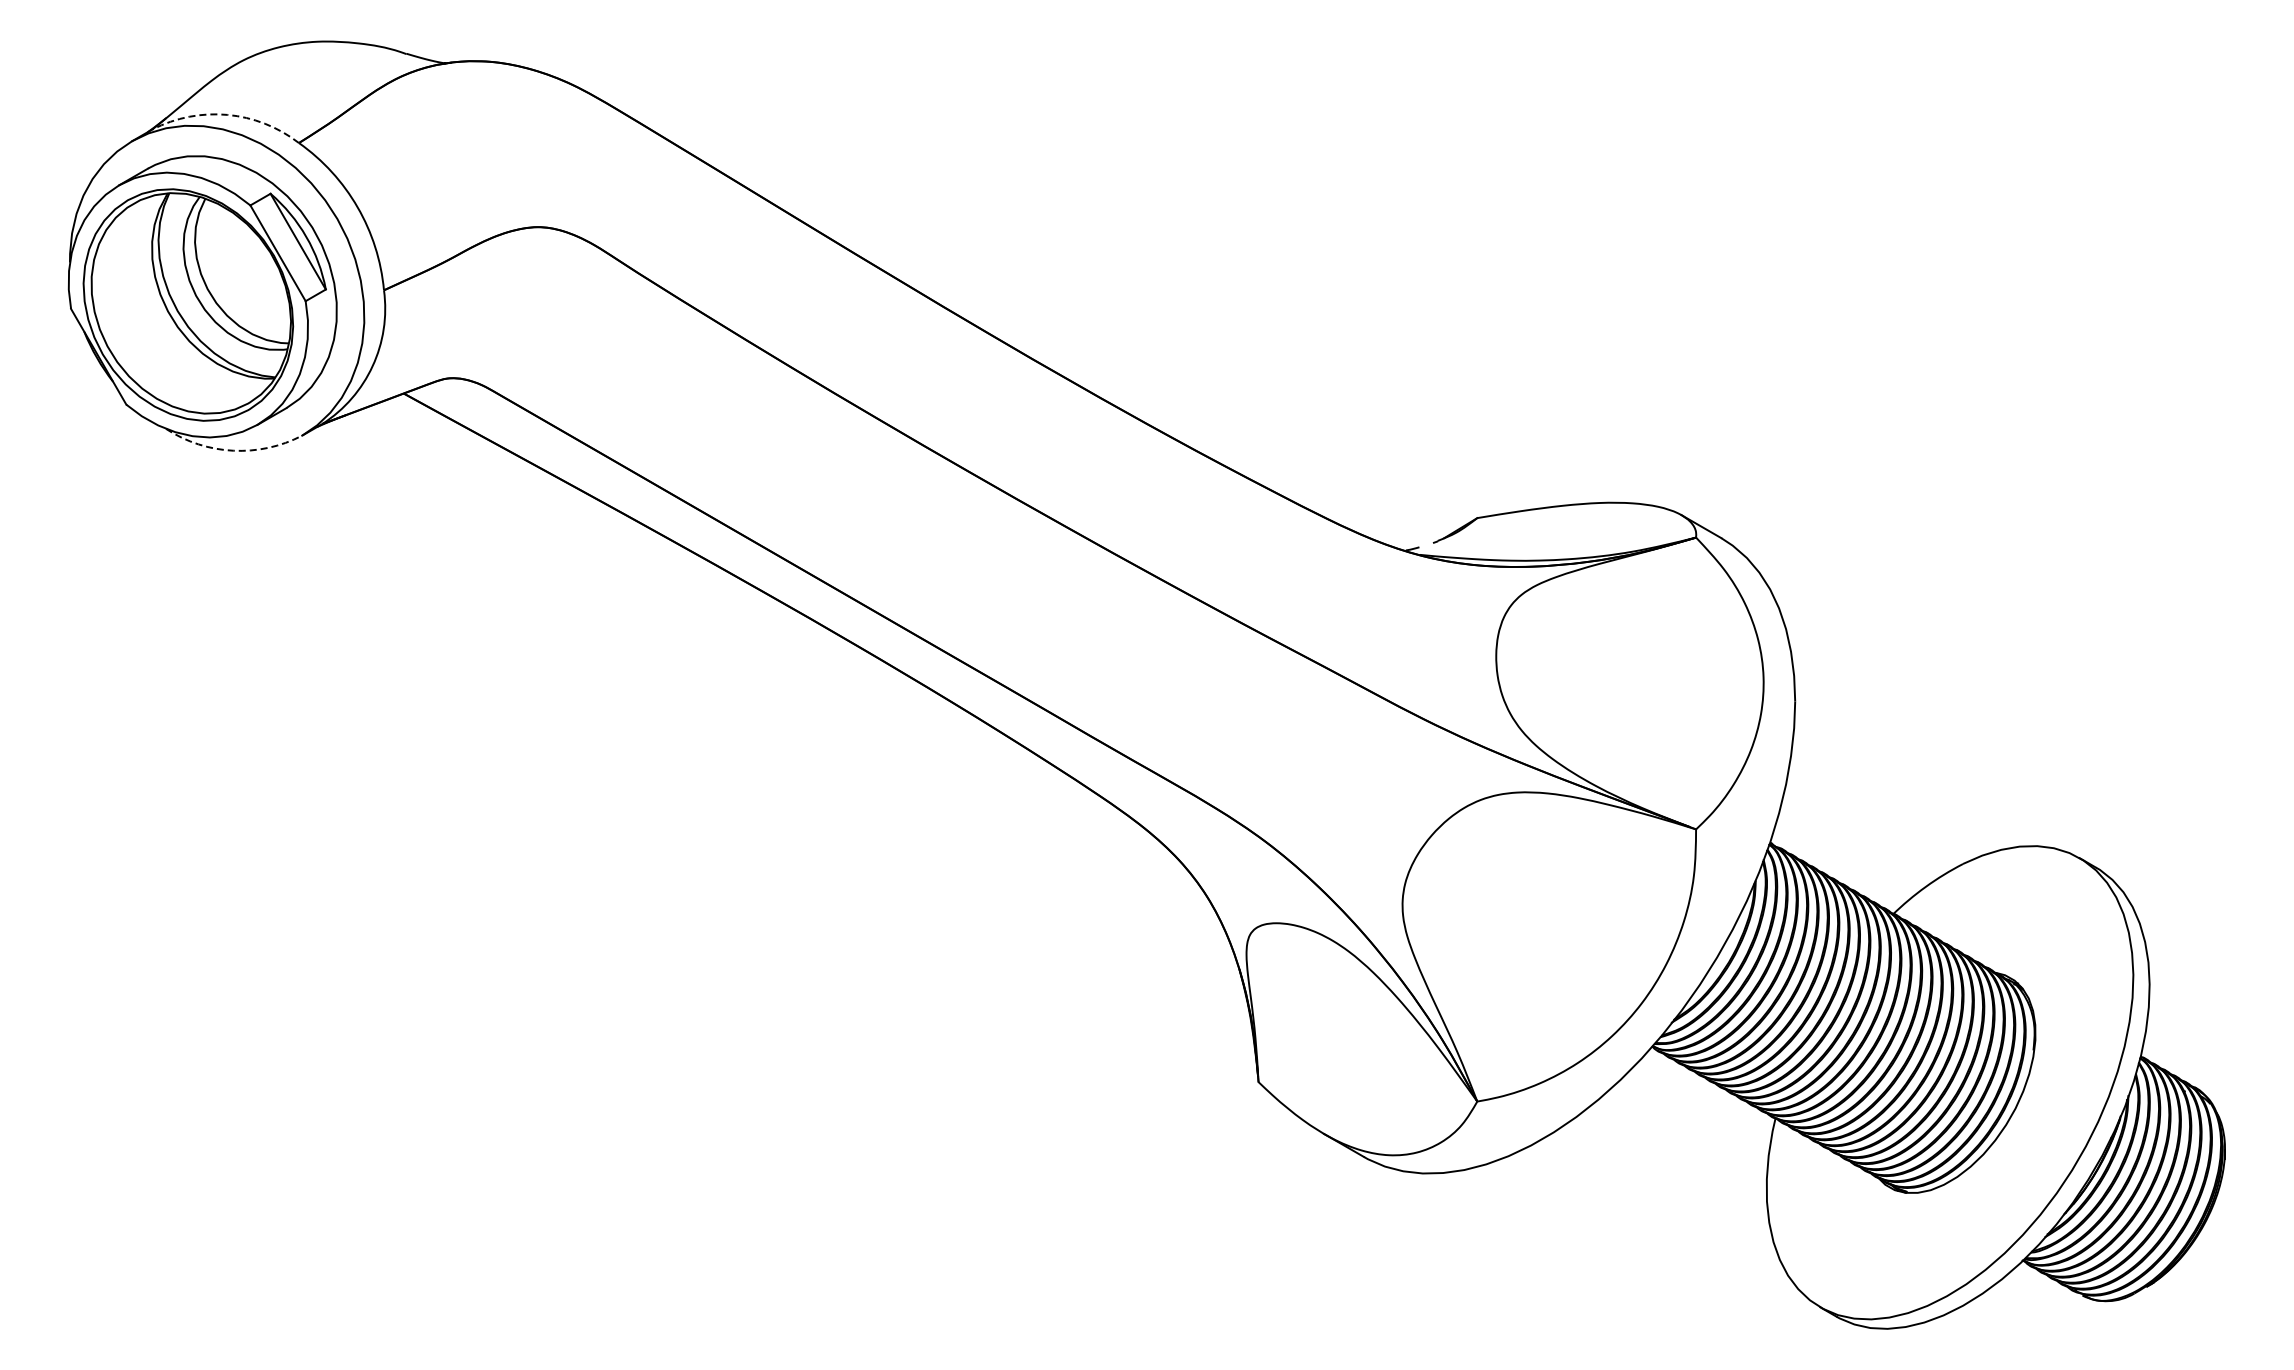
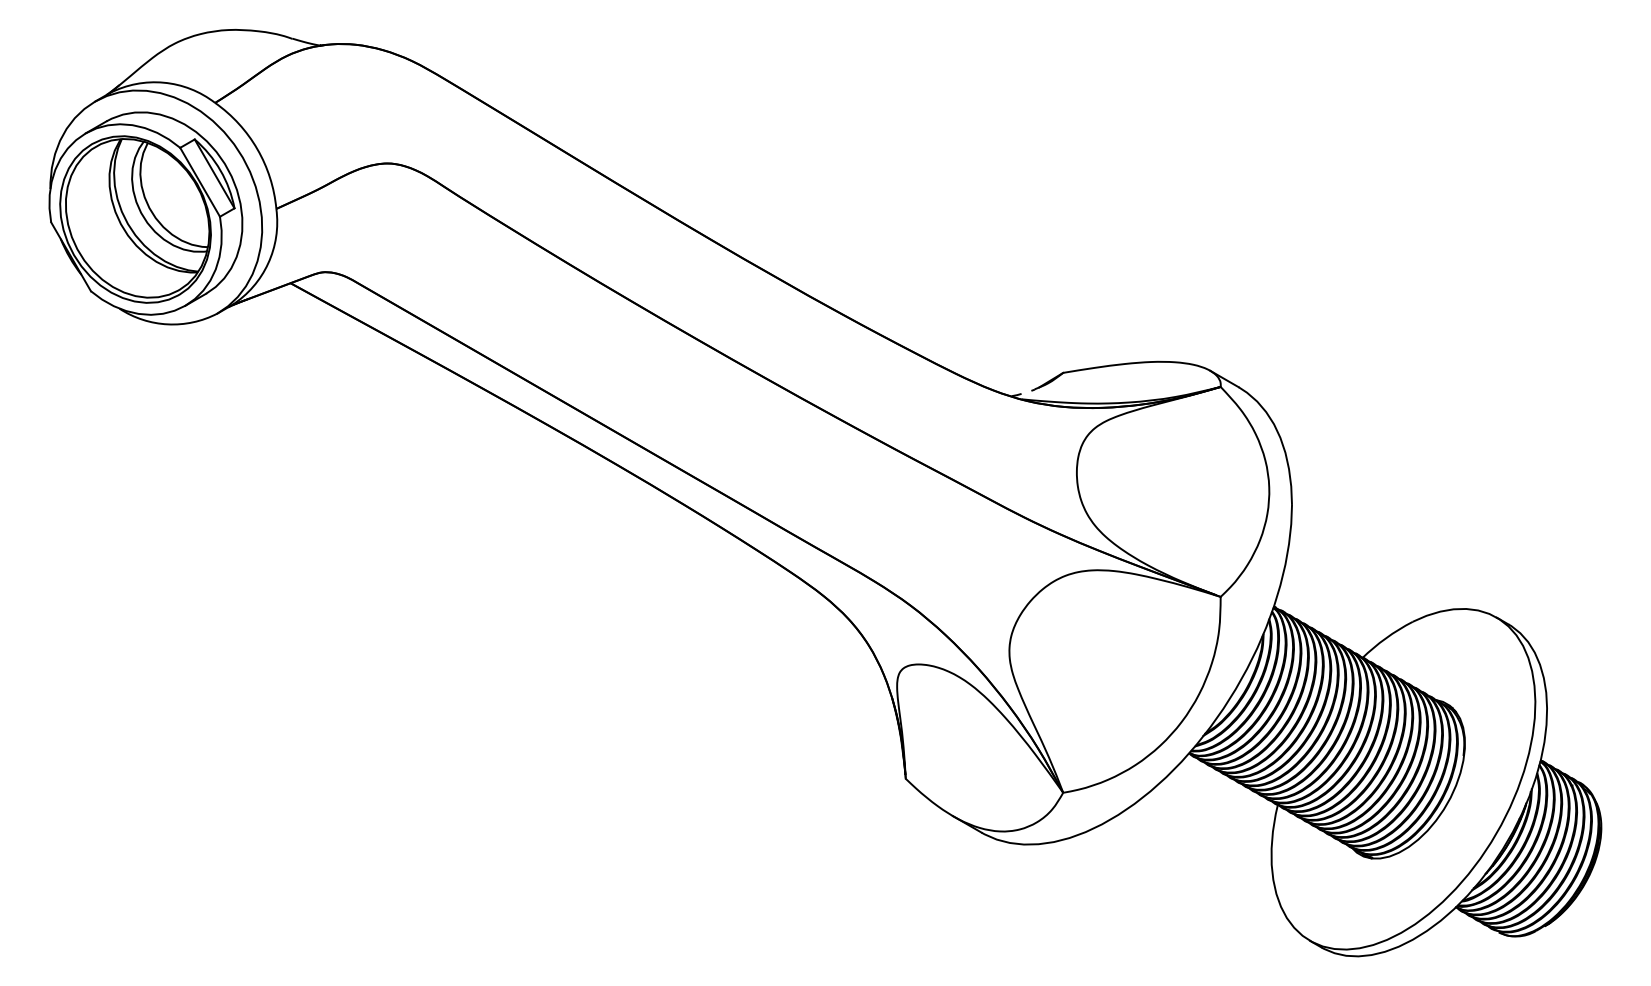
arc: (227, 114) -> (163, 82), dashed -> solid
arc: (233, 450) -> (168, 324), dashed -> solid

